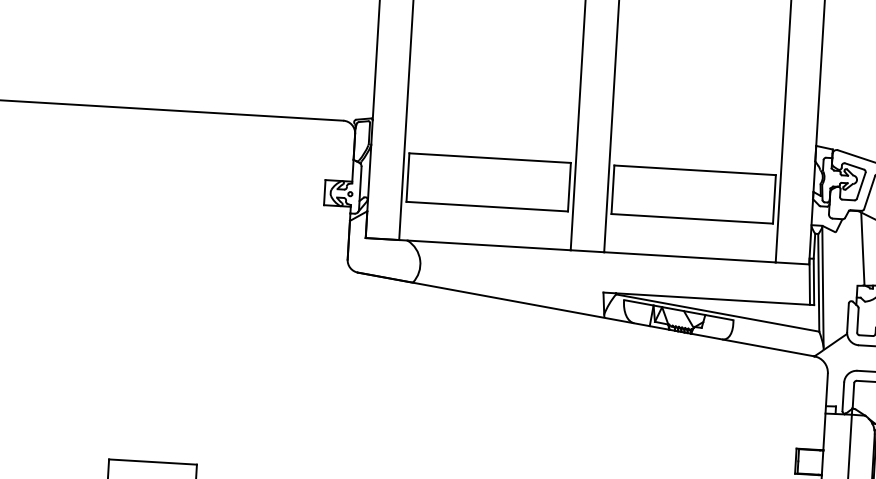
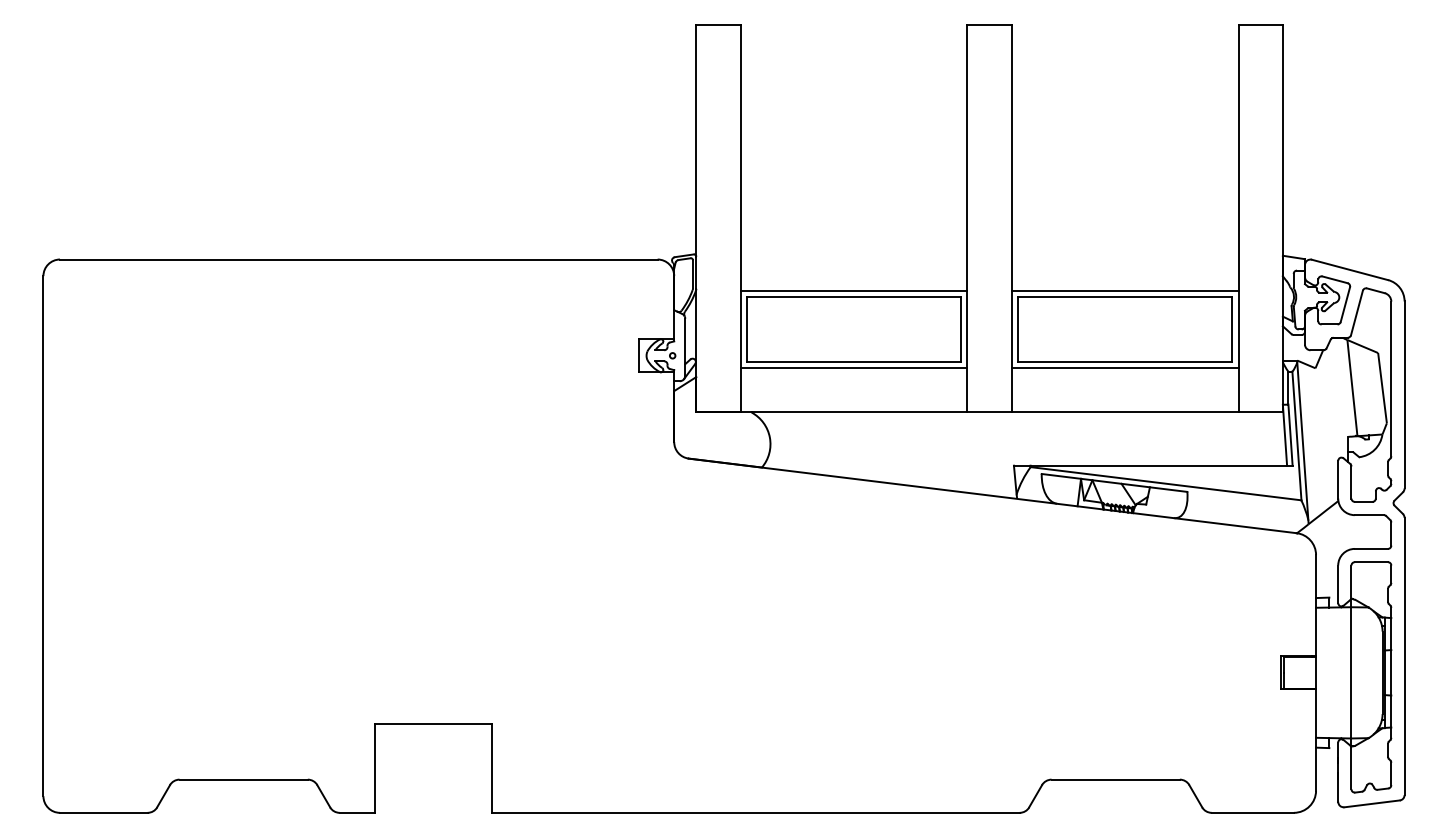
line: (490, 152) -> (853, 290), added
line: (694, 165) -> (1124, 290), added
line: (486, 211) -> (853, 368), added
line: (691, 224) -> (1124, 368), added

